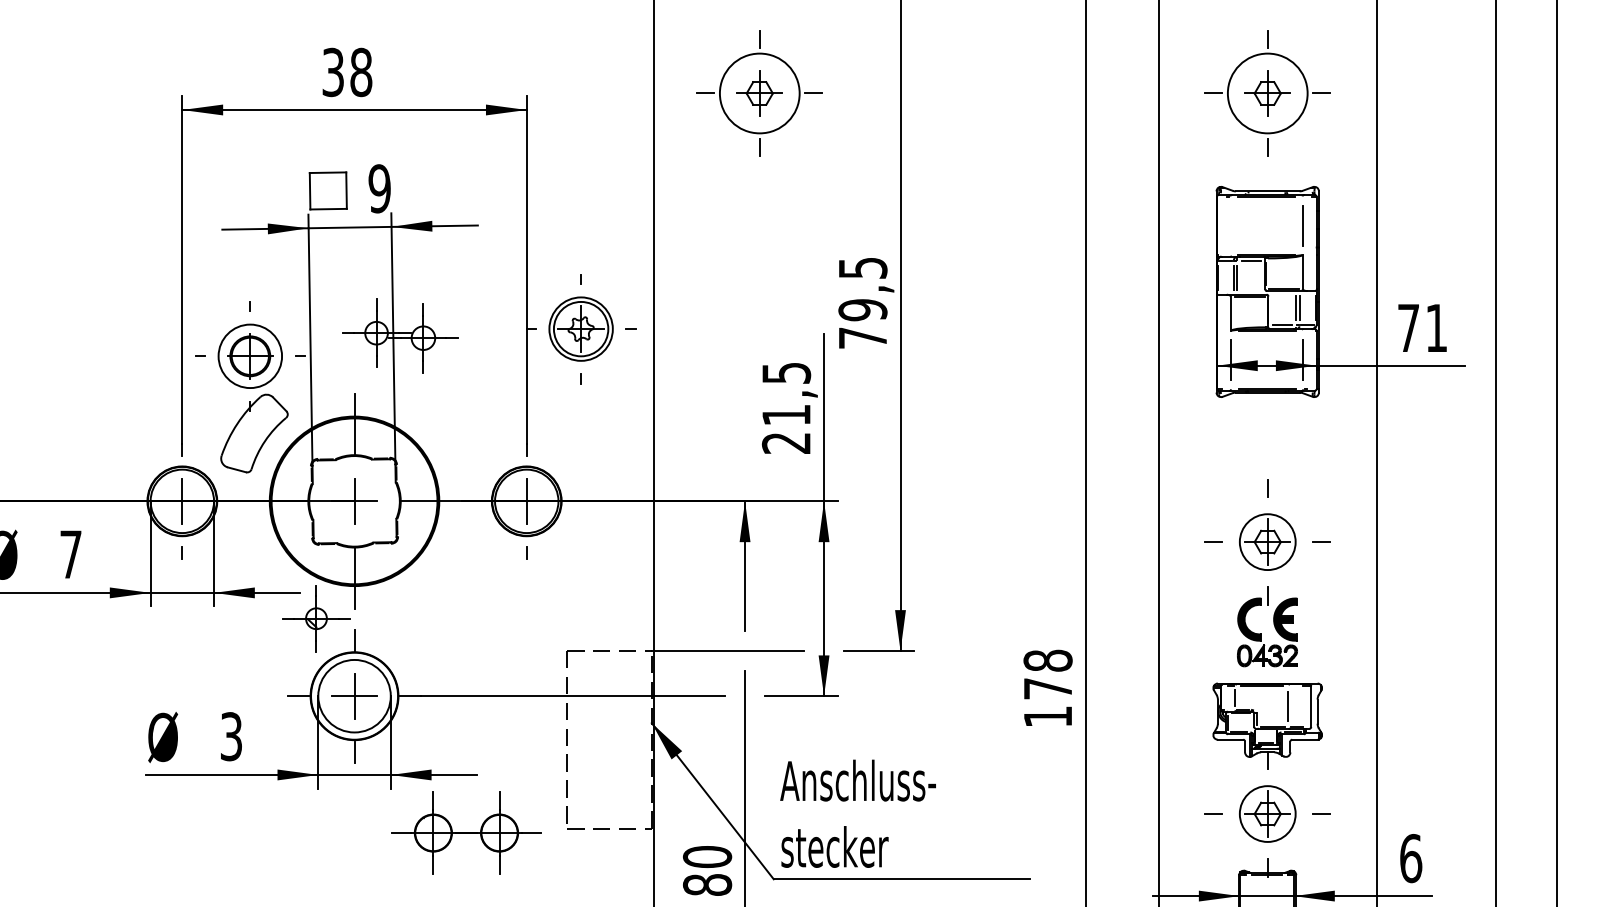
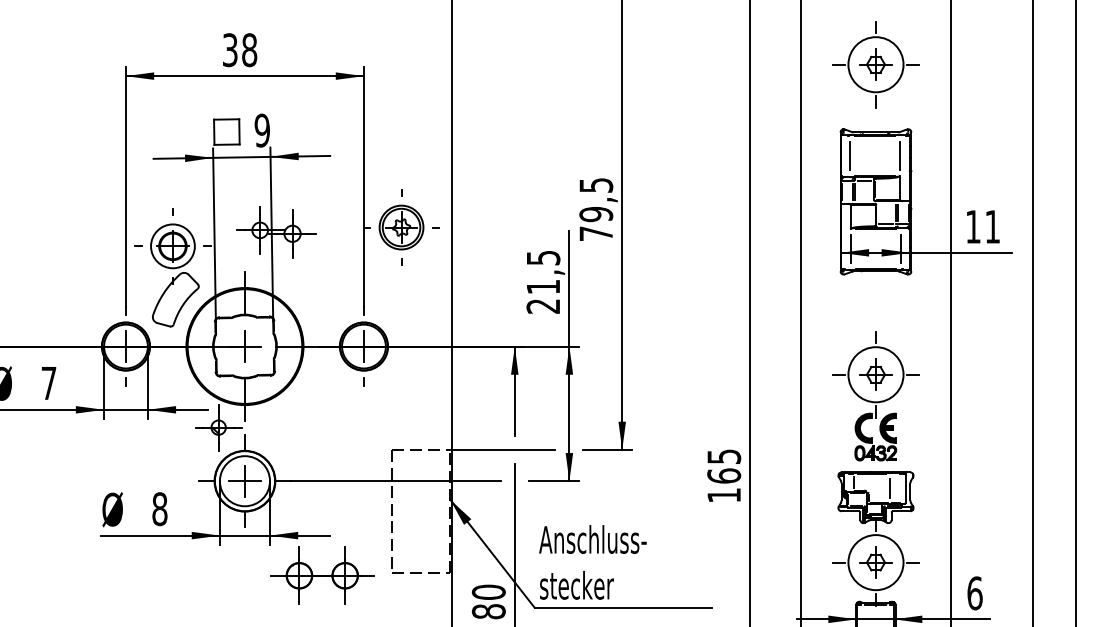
part: (759, 93) -> (524, 64), removed
line: (1230, 226) -> (850, 156), added
text: (1408, 327) -> (973, 226), 71 -> 11
circle: (1267, 541) -> (875, 374), size x1.43
text: (1048, 674) -> (724, 466), 178 -> 165
text: (230, 737) -> (159, 509), 3 -> 8
circle: (1267, 813) -> (875, 562), size x1.43

